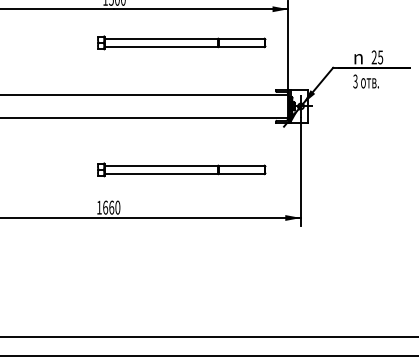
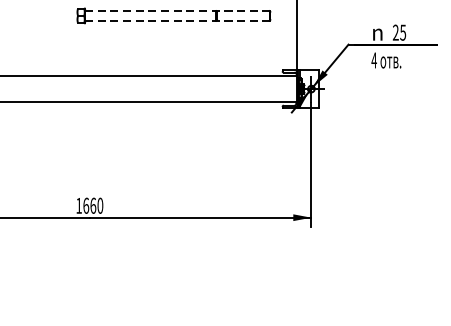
line: (185, 38) -> (178, 10), solid -> dashed
line: (185, 47) -> (178, 21), solid -> dashed
text: (355, 81) -> (374, 60), 3 -> 4
part: (181, 169) -> (173, 161), removed

